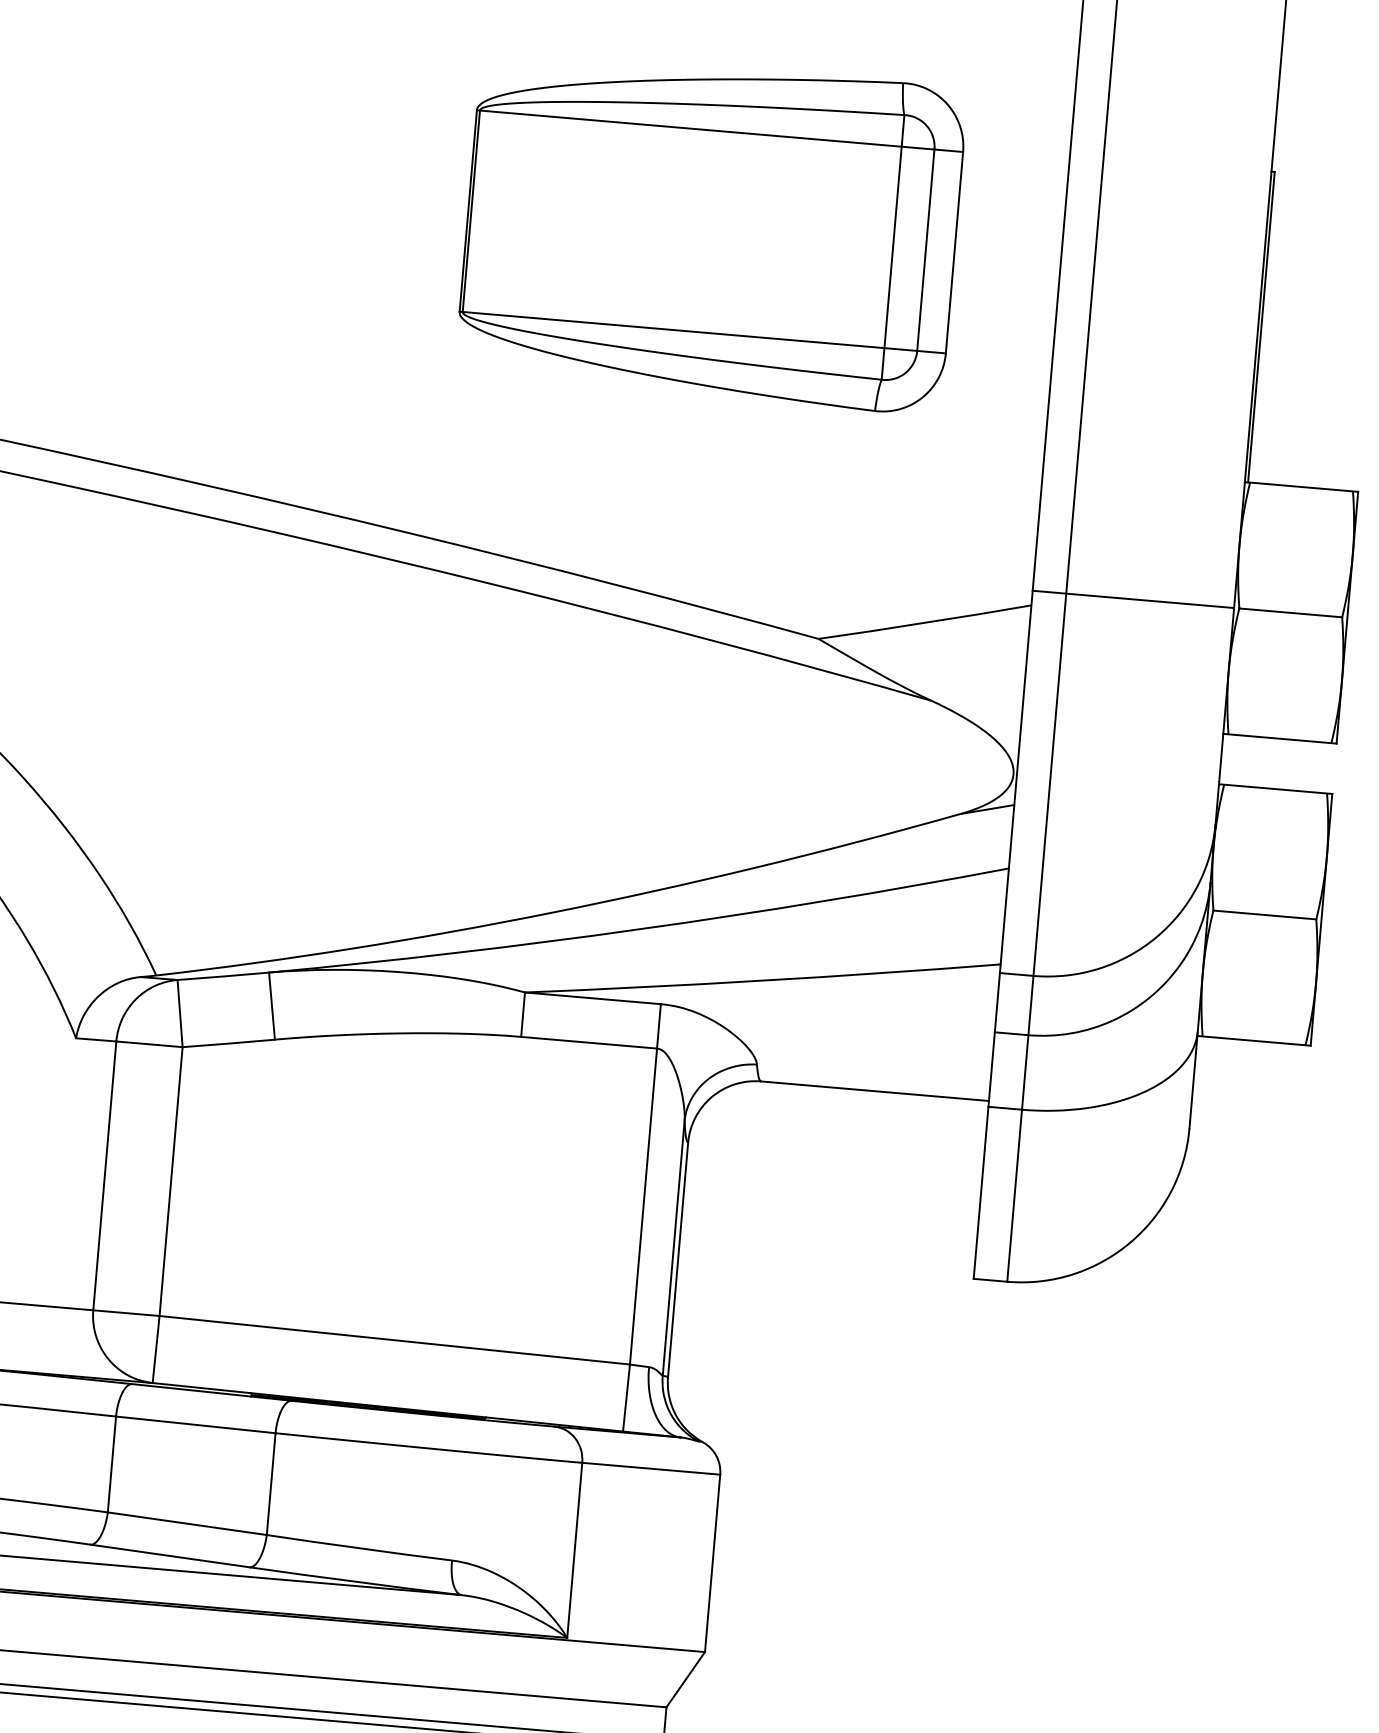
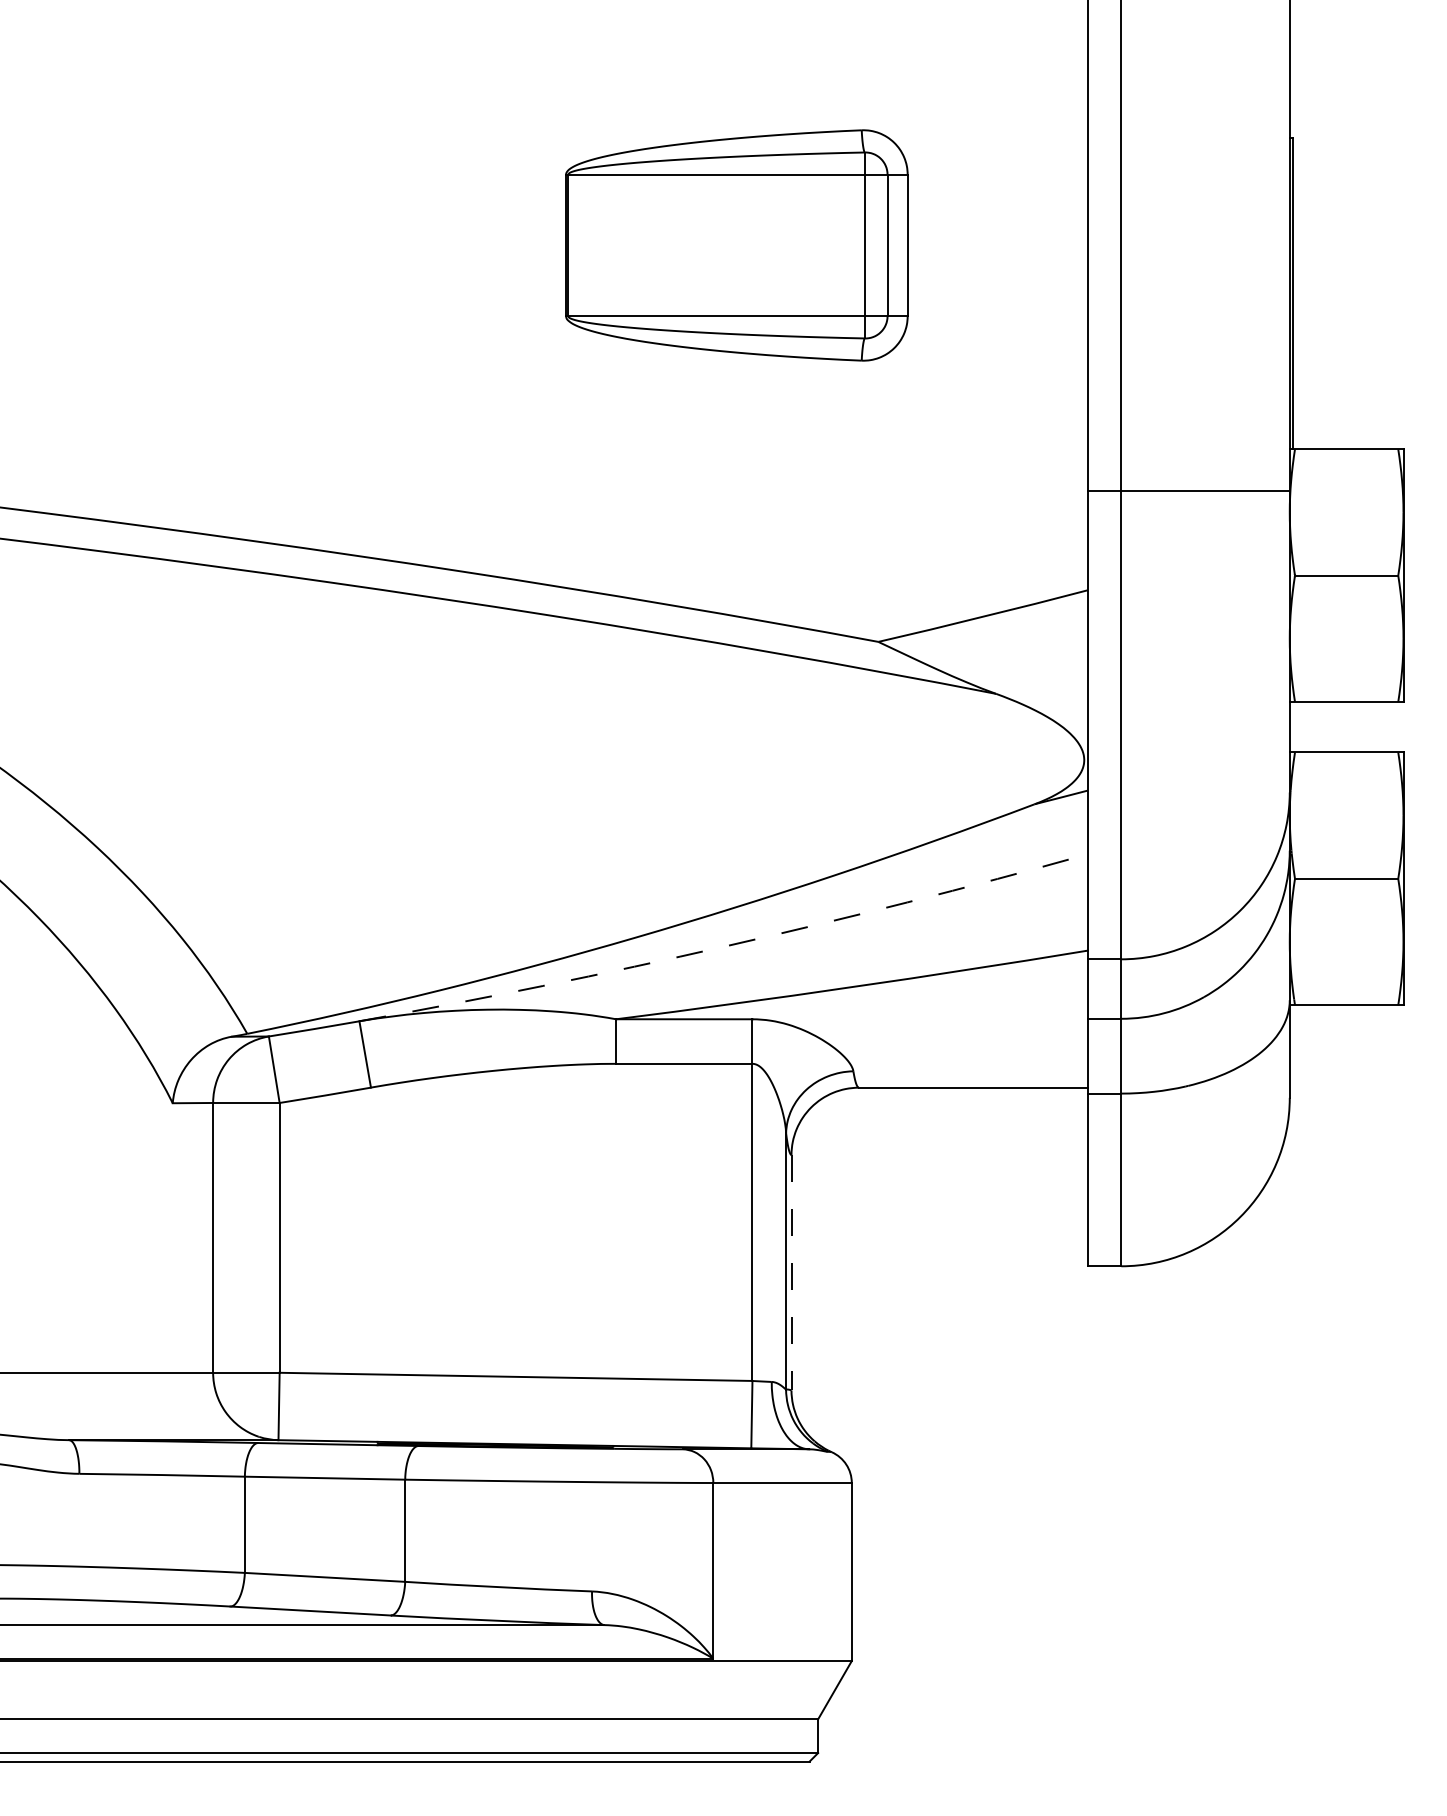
part: (711, 231) -> (736, 245), size x0.7
line: (1133, 599) -> (1188, 490), moved
arc: (640, 929) -> (725, 946), solid -> dashed
line: (678, 1259) -> (791, 1272), solid -> dashed

